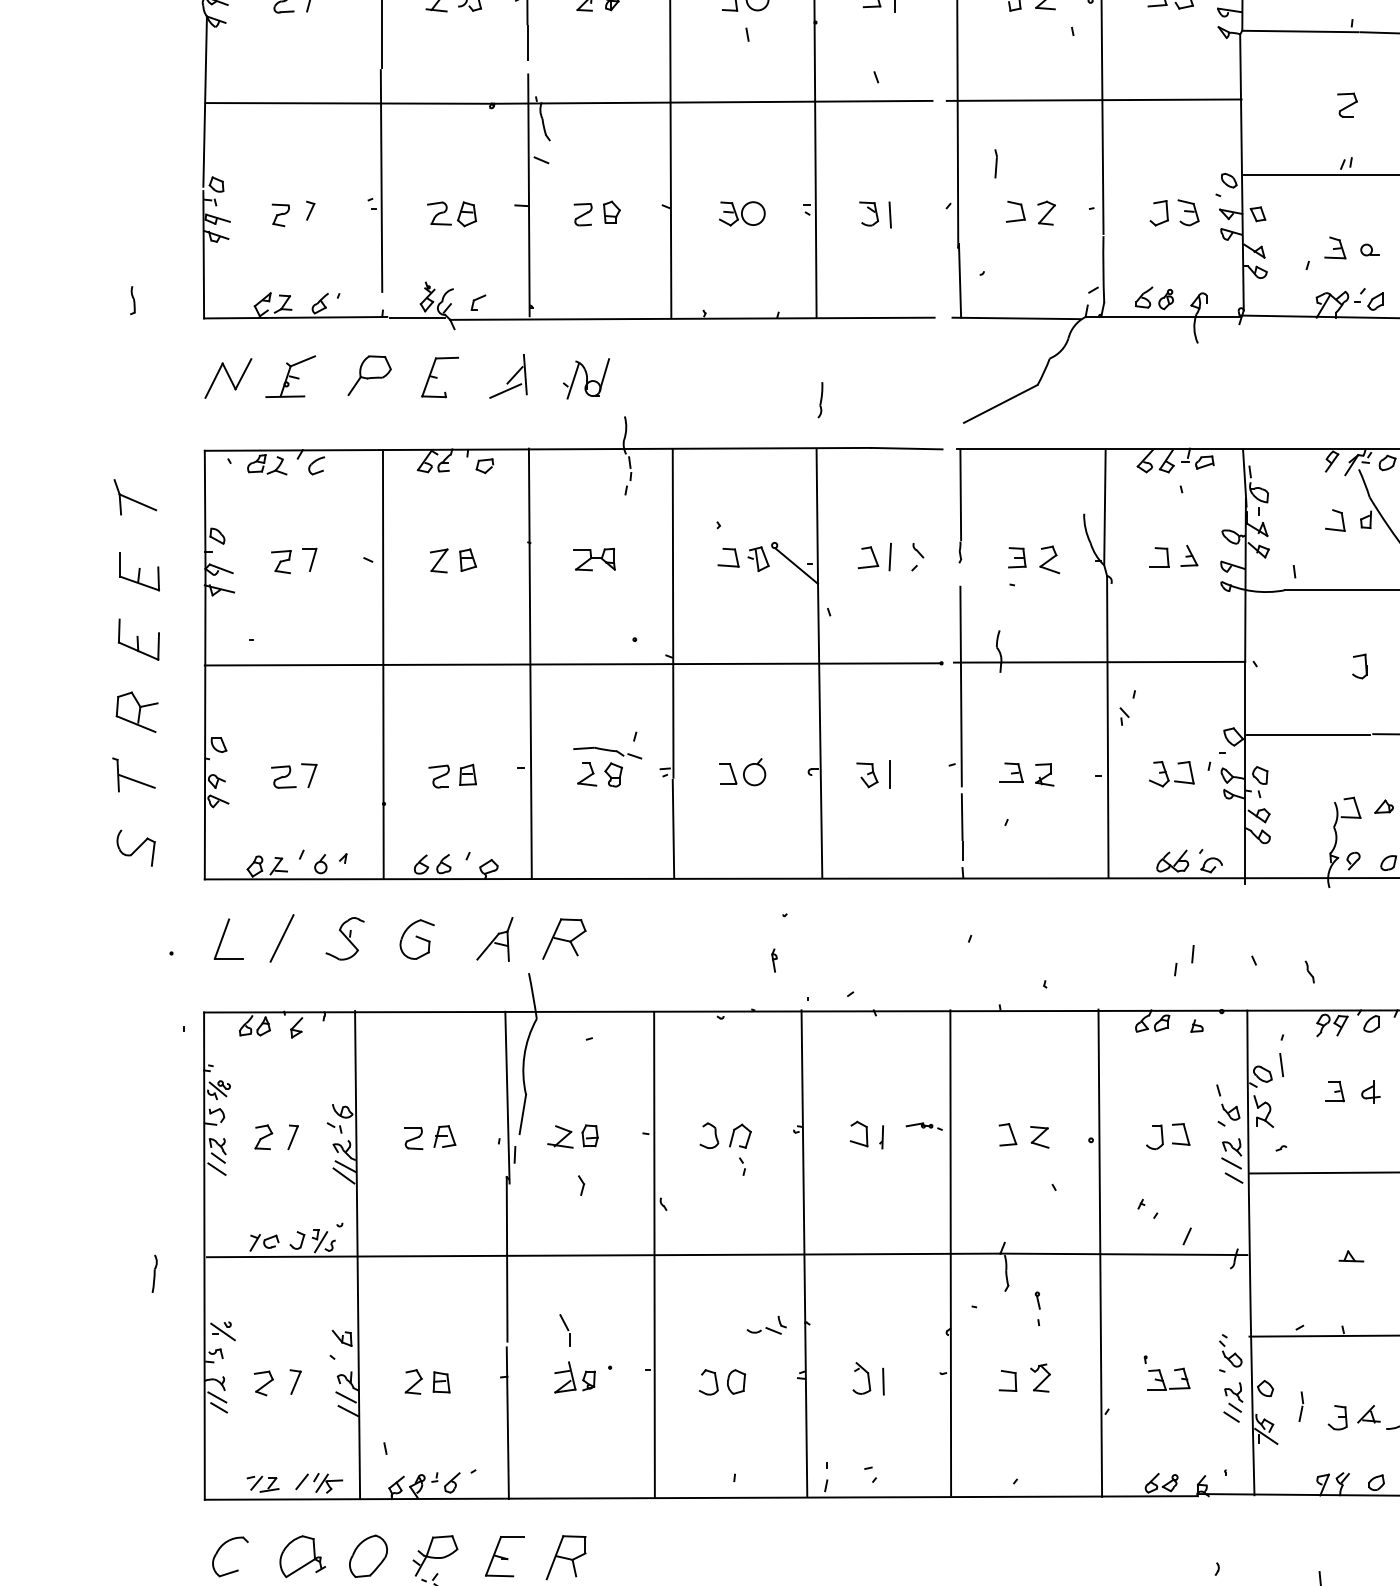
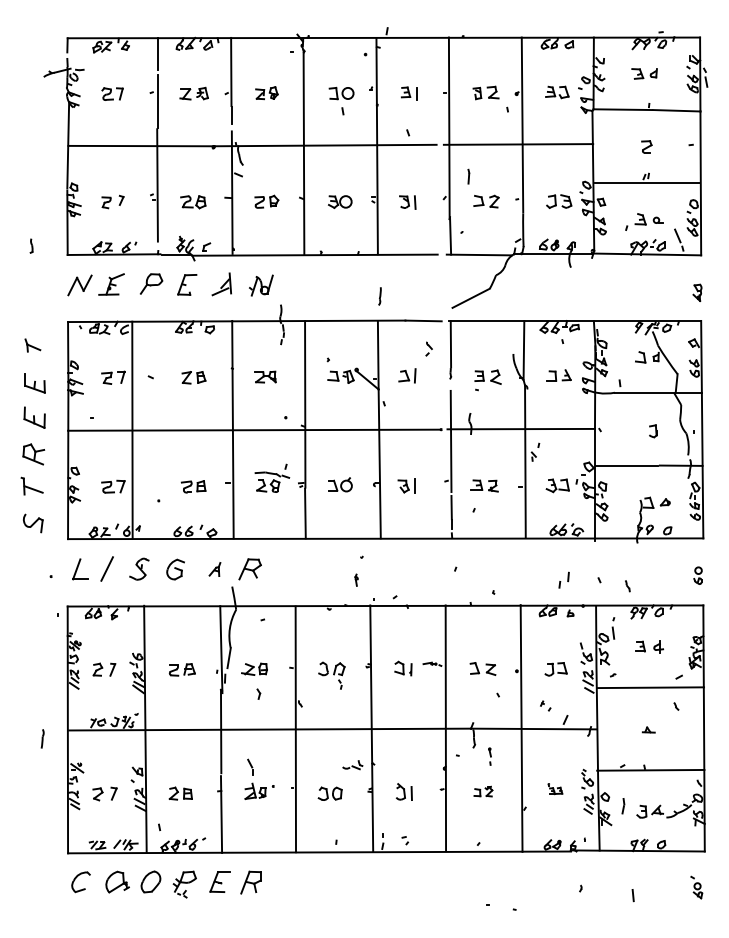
part: (134, 497) -> (32, 345), size x0.7
part: (916, 556) -> (428, 348), moved
line: (383, 662) -> (132, 429), moved
part: (493, 939) -> (214, 569), size x0.6
part: (1167, 1371) -> (555, 788), size x0.6
part: (1025, 1377) -> (483, 791), size x0.7

